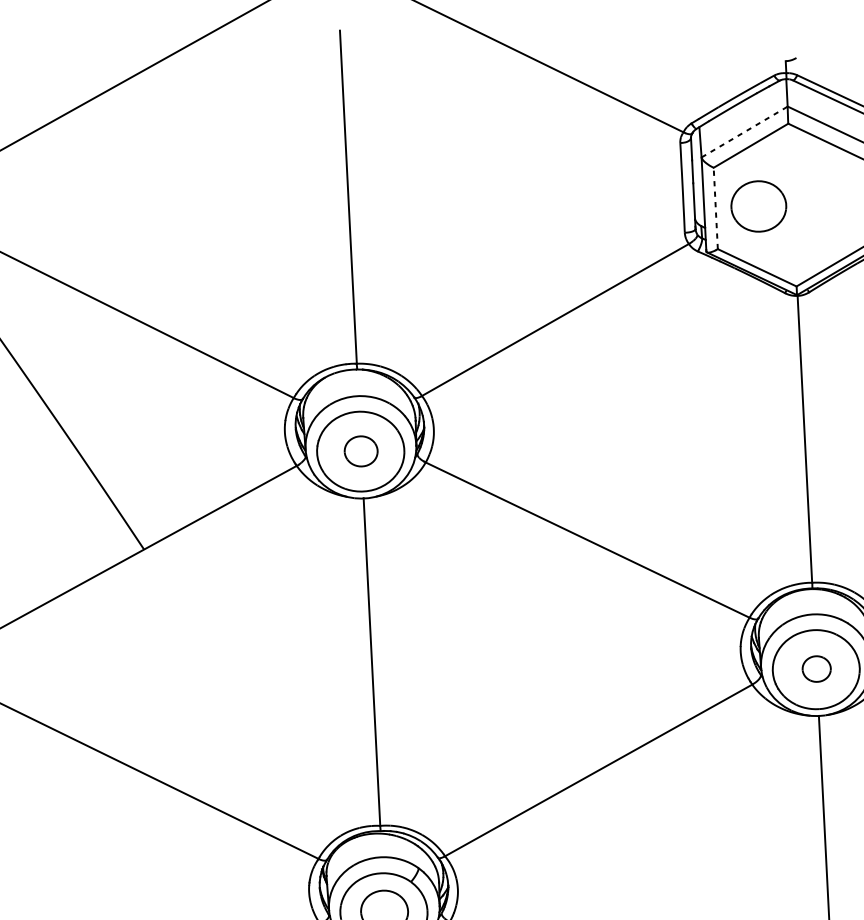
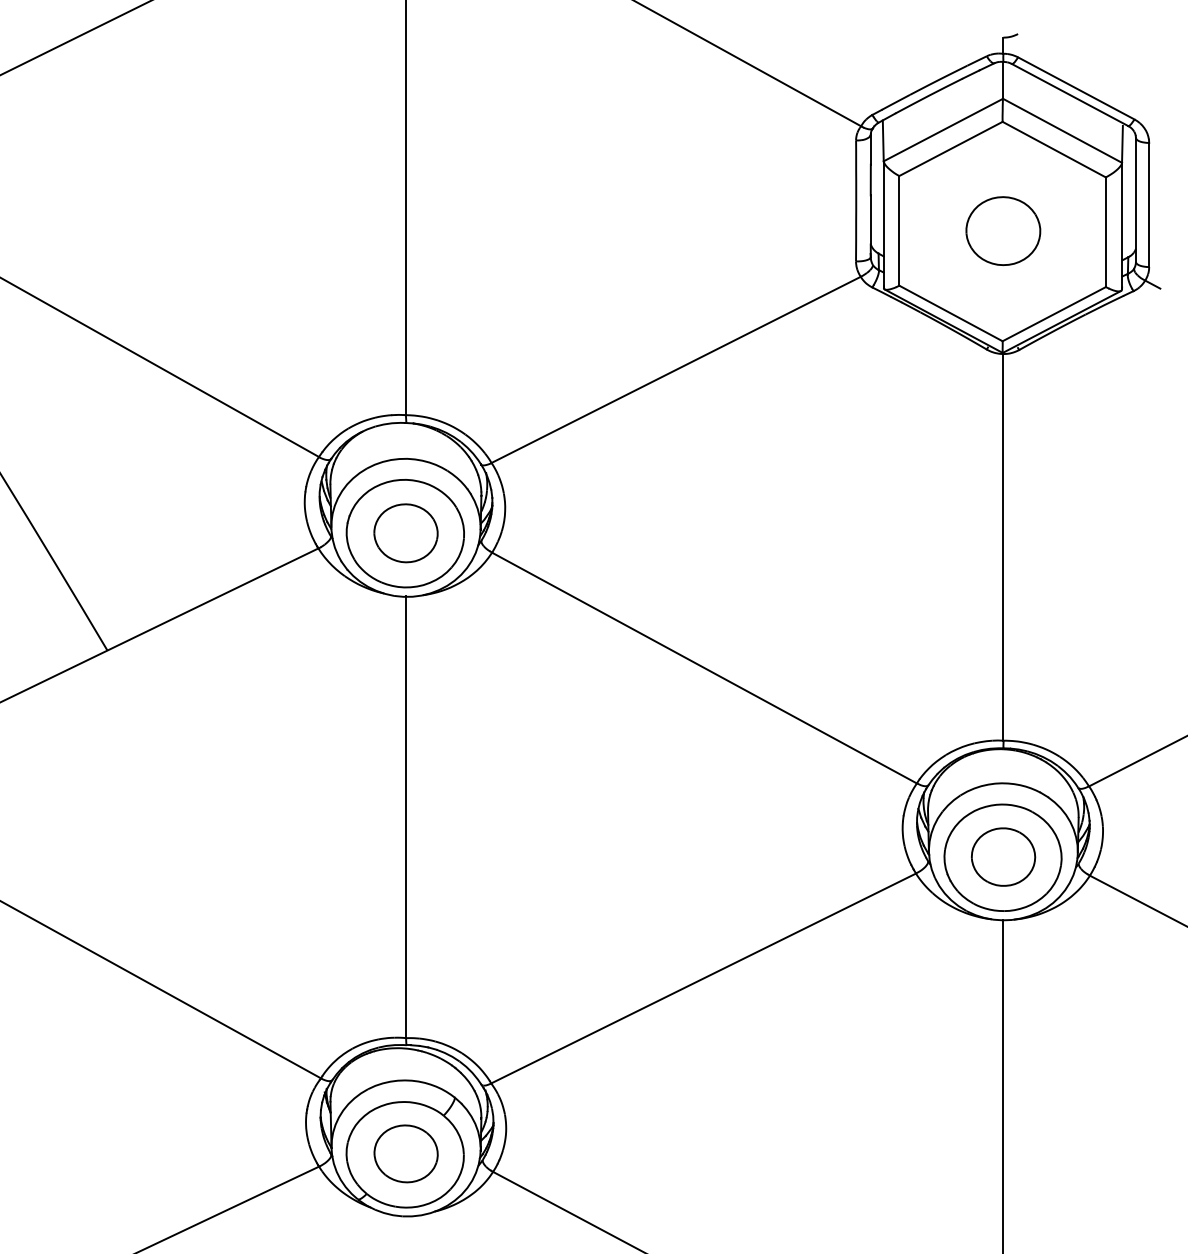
line: (744, 131) -> (943, 129), dashed -> solid
part: (758, 206) -> (1003, 230), moved
line: (715, 208) -> (899, 230), dashed -> solid
part: (360, 451) -> (405, 533), size x1.43
part: (816, 668) -> (1003, 856), size x1.67

